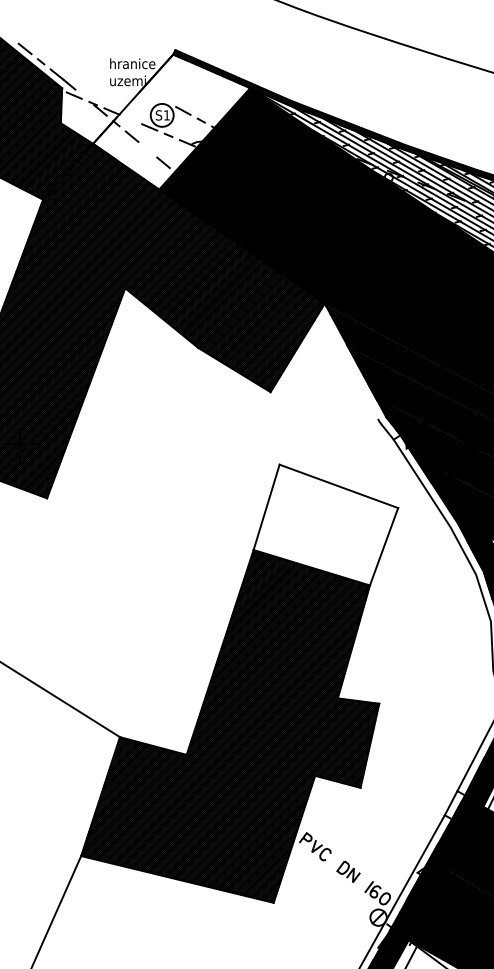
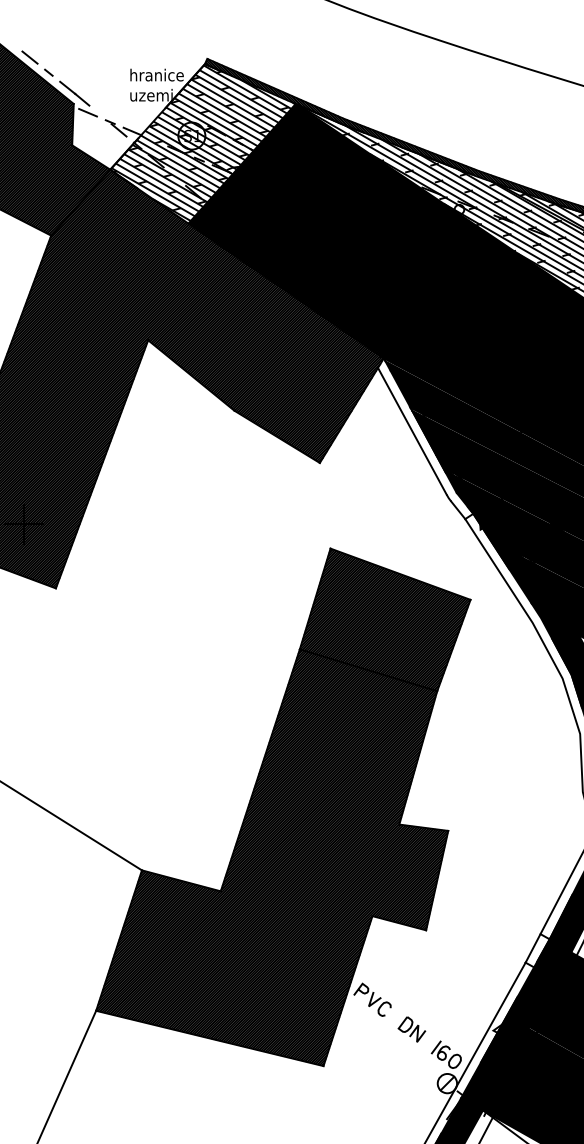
hatch: (172, 120) -> (203, 142), added
line: (349, 364) -> (412, 430), added
hatch: (326, 524) -> (385, 619), added

